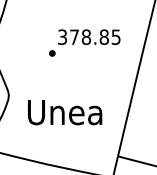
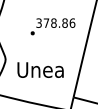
text: (116, 36) -> (72, 22), 378.85 -> 378.86

